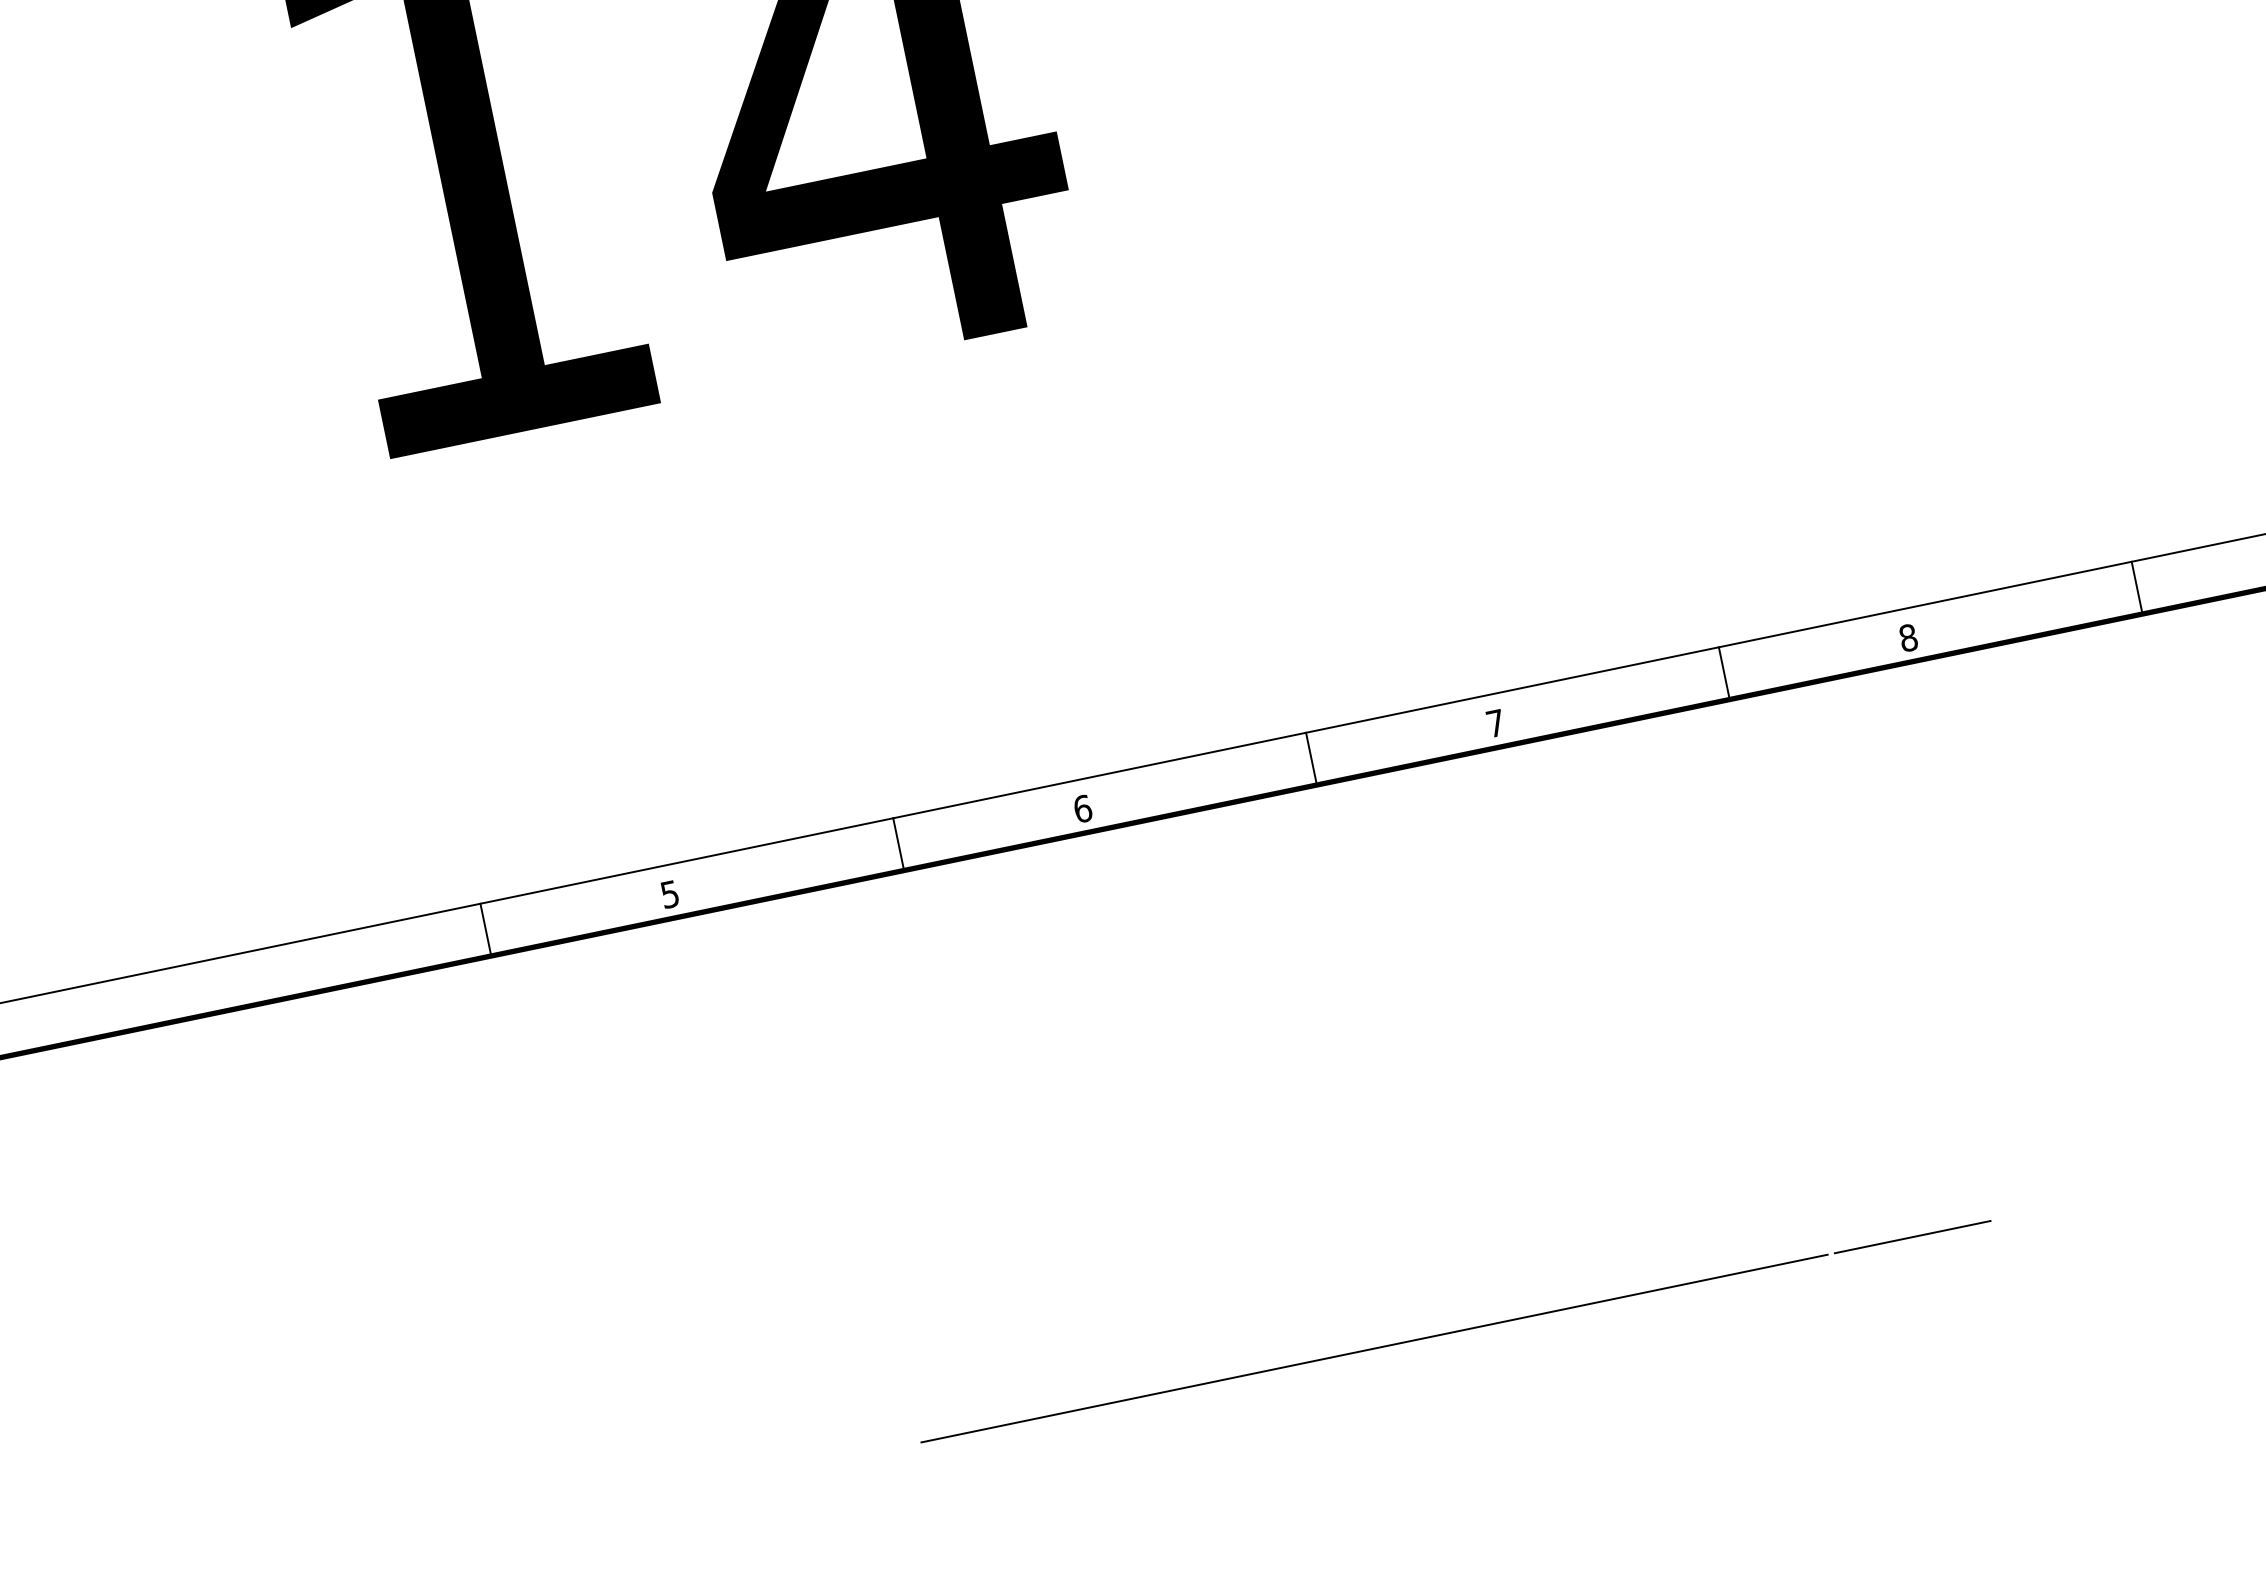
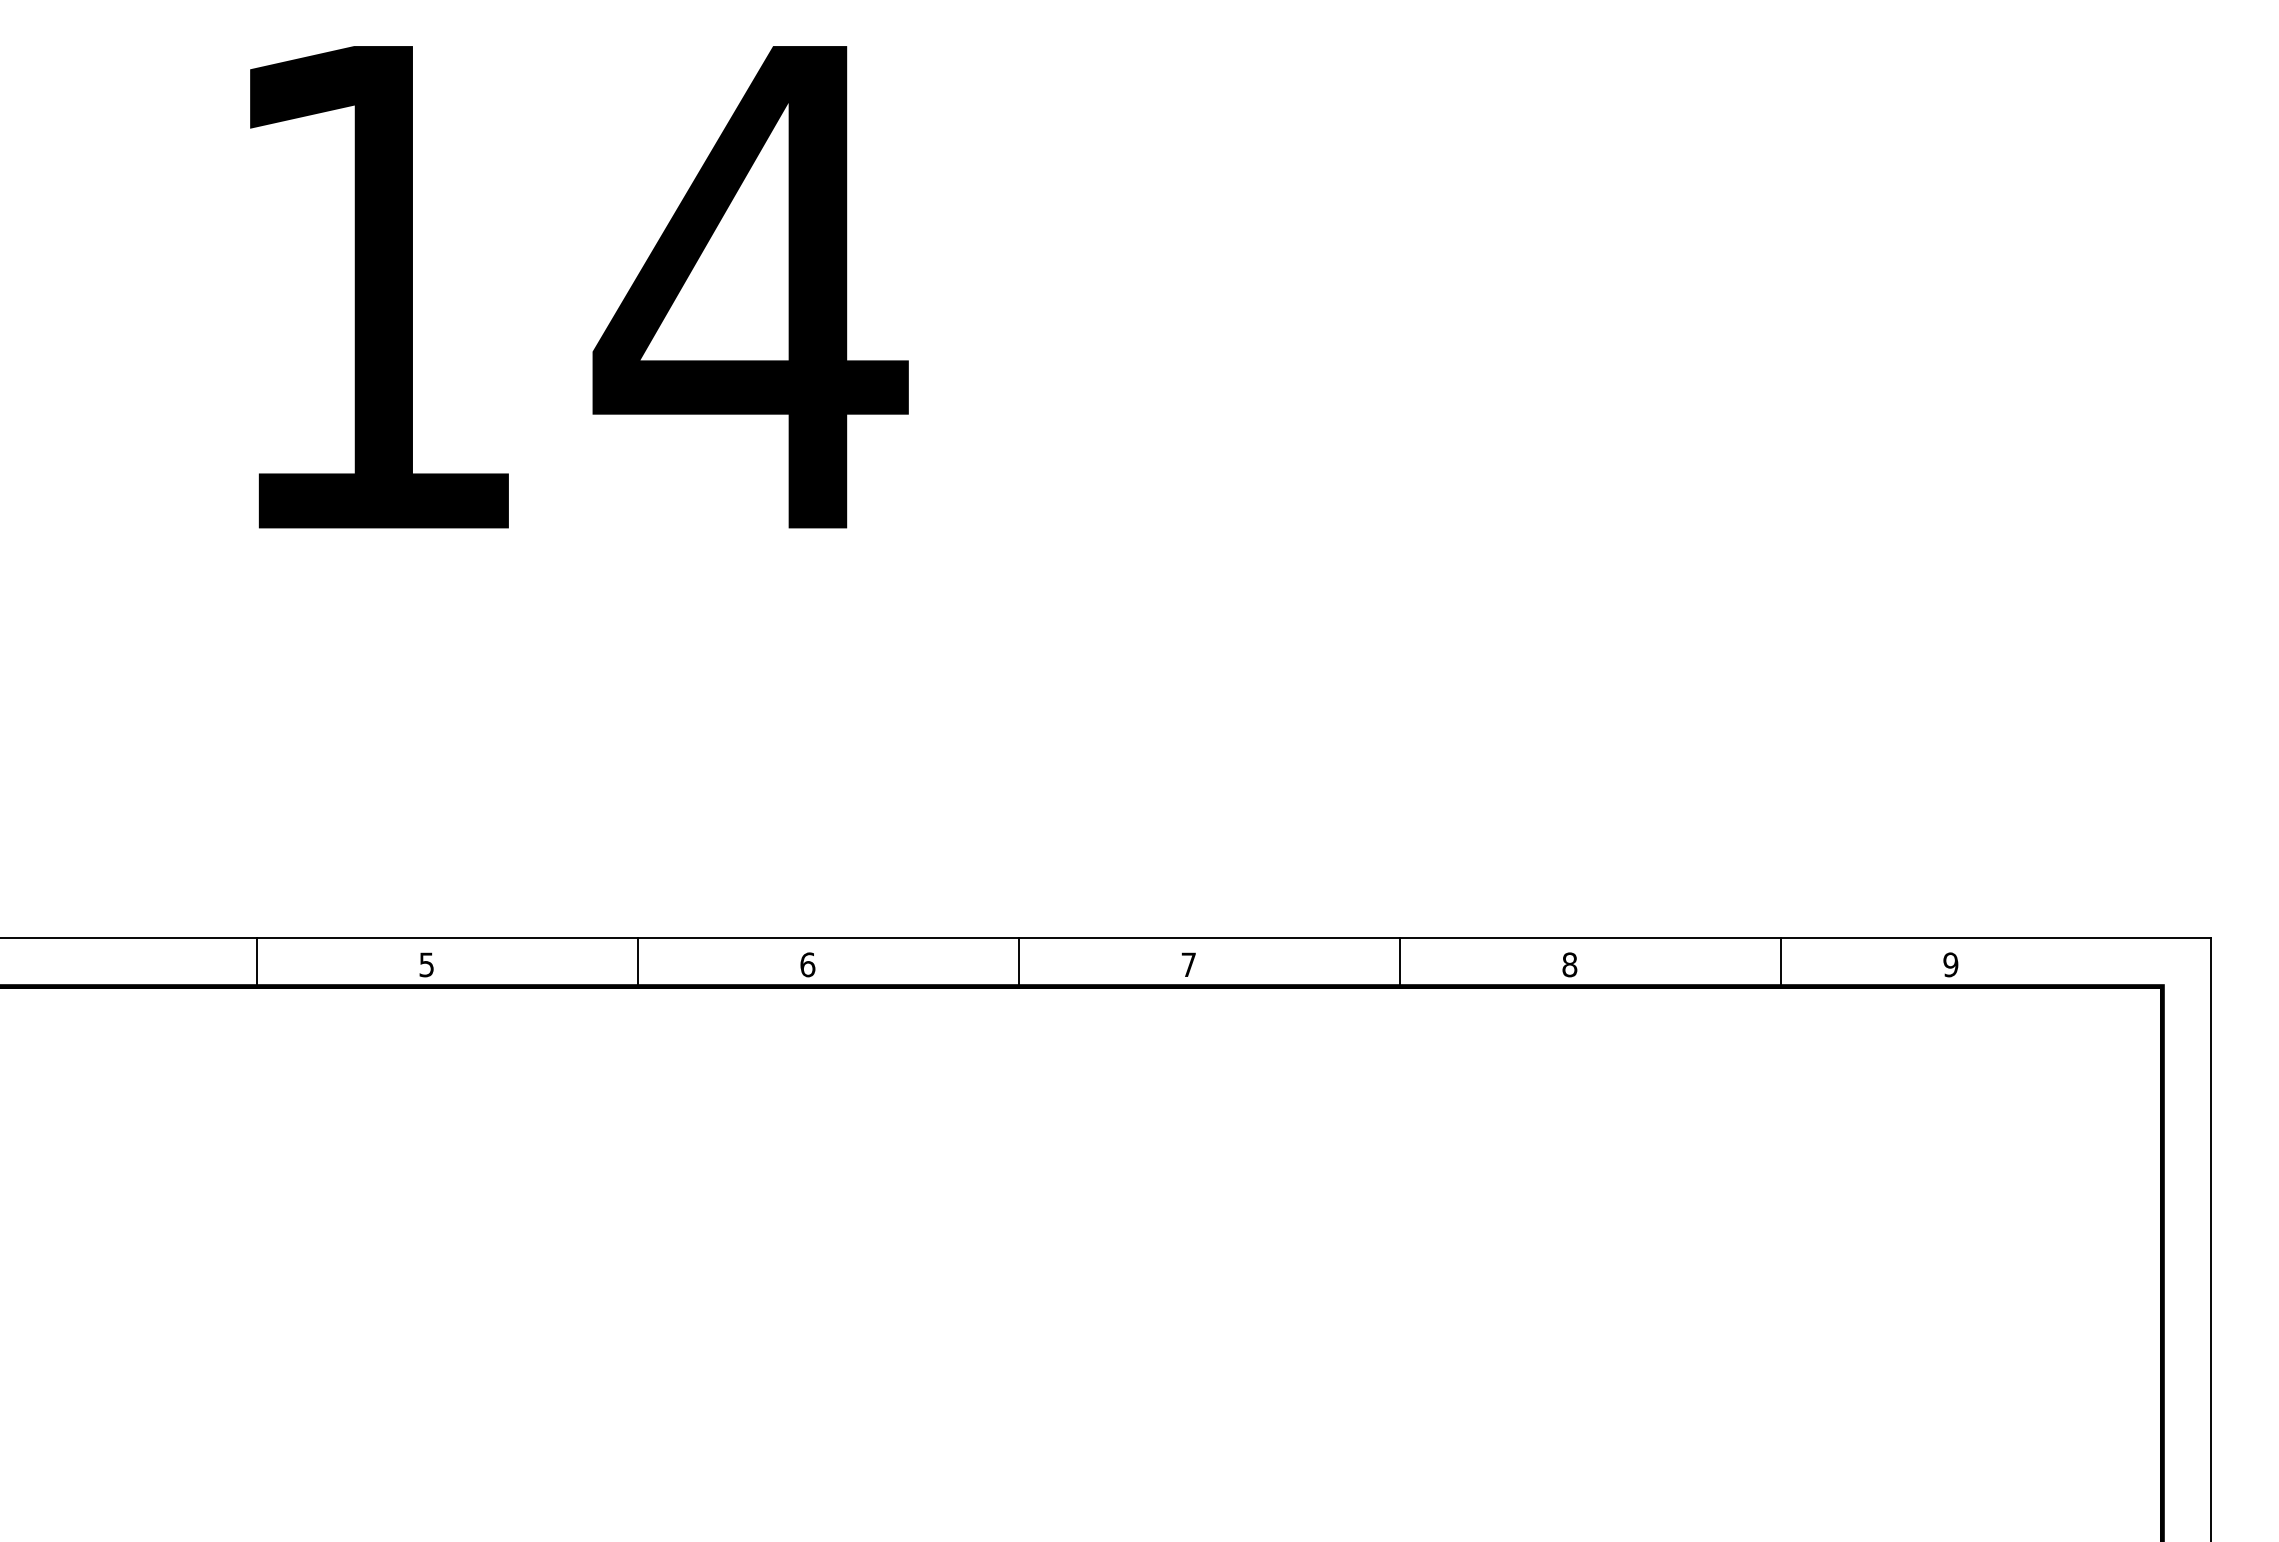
line: (1912, 1236) -> (1463, 1495), removed
line: (1373, 1348) -> (966, 1495), removed

